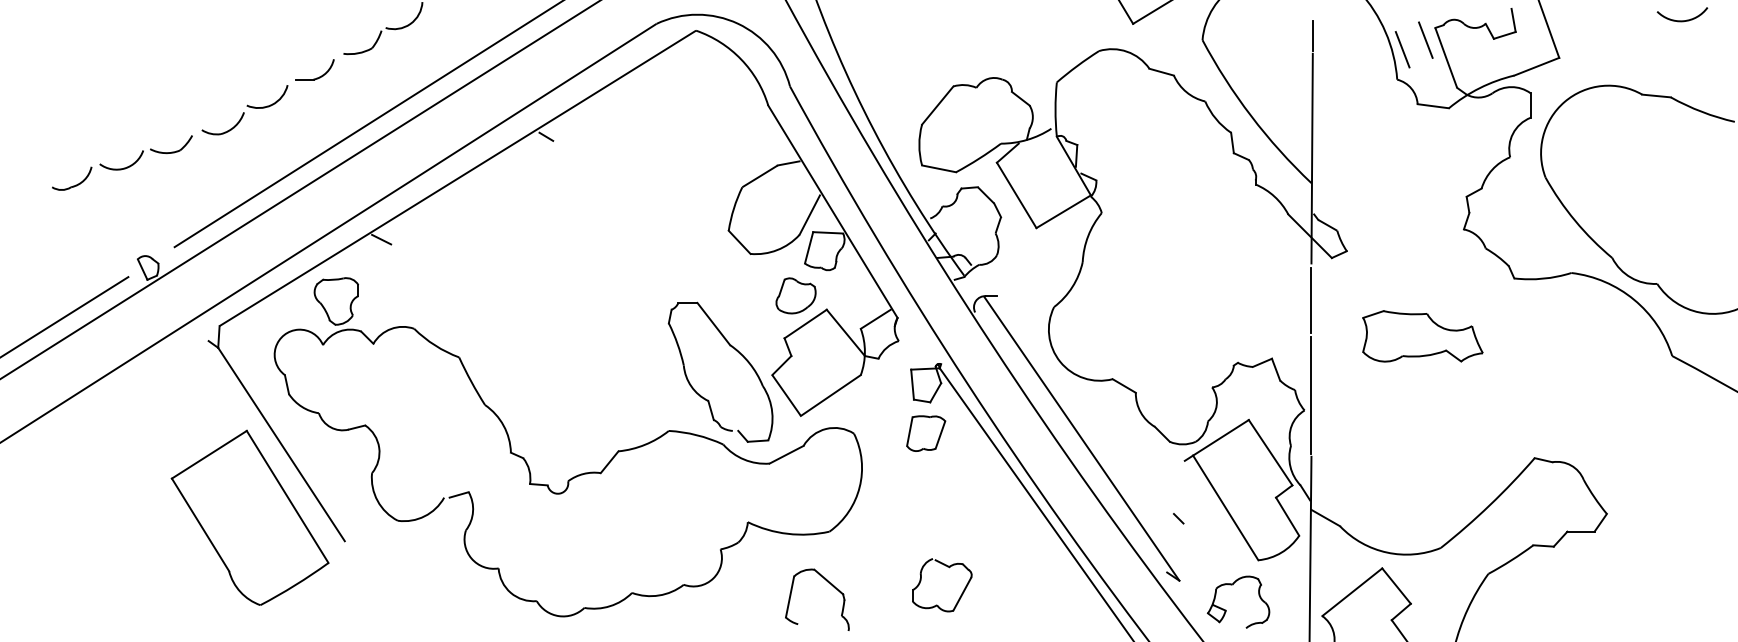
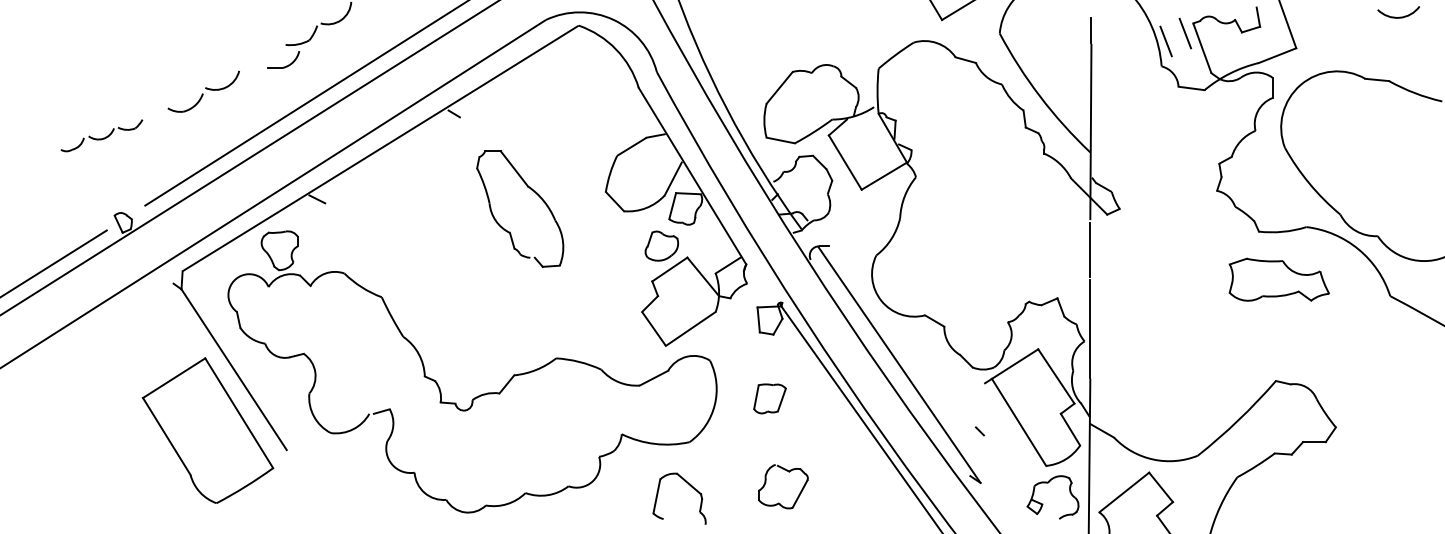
part: (316, 77) -> (284, 66), moved
part: (122, 162) -> (101, 135), size x0.7
part: (1422, 336) -> (1279, 279), moved
part: (738, 353) -> (535, 193), moved
part: (926, 433) -> (770, 398), moved
part: (1226, 610) -> (1042, 504), moved

